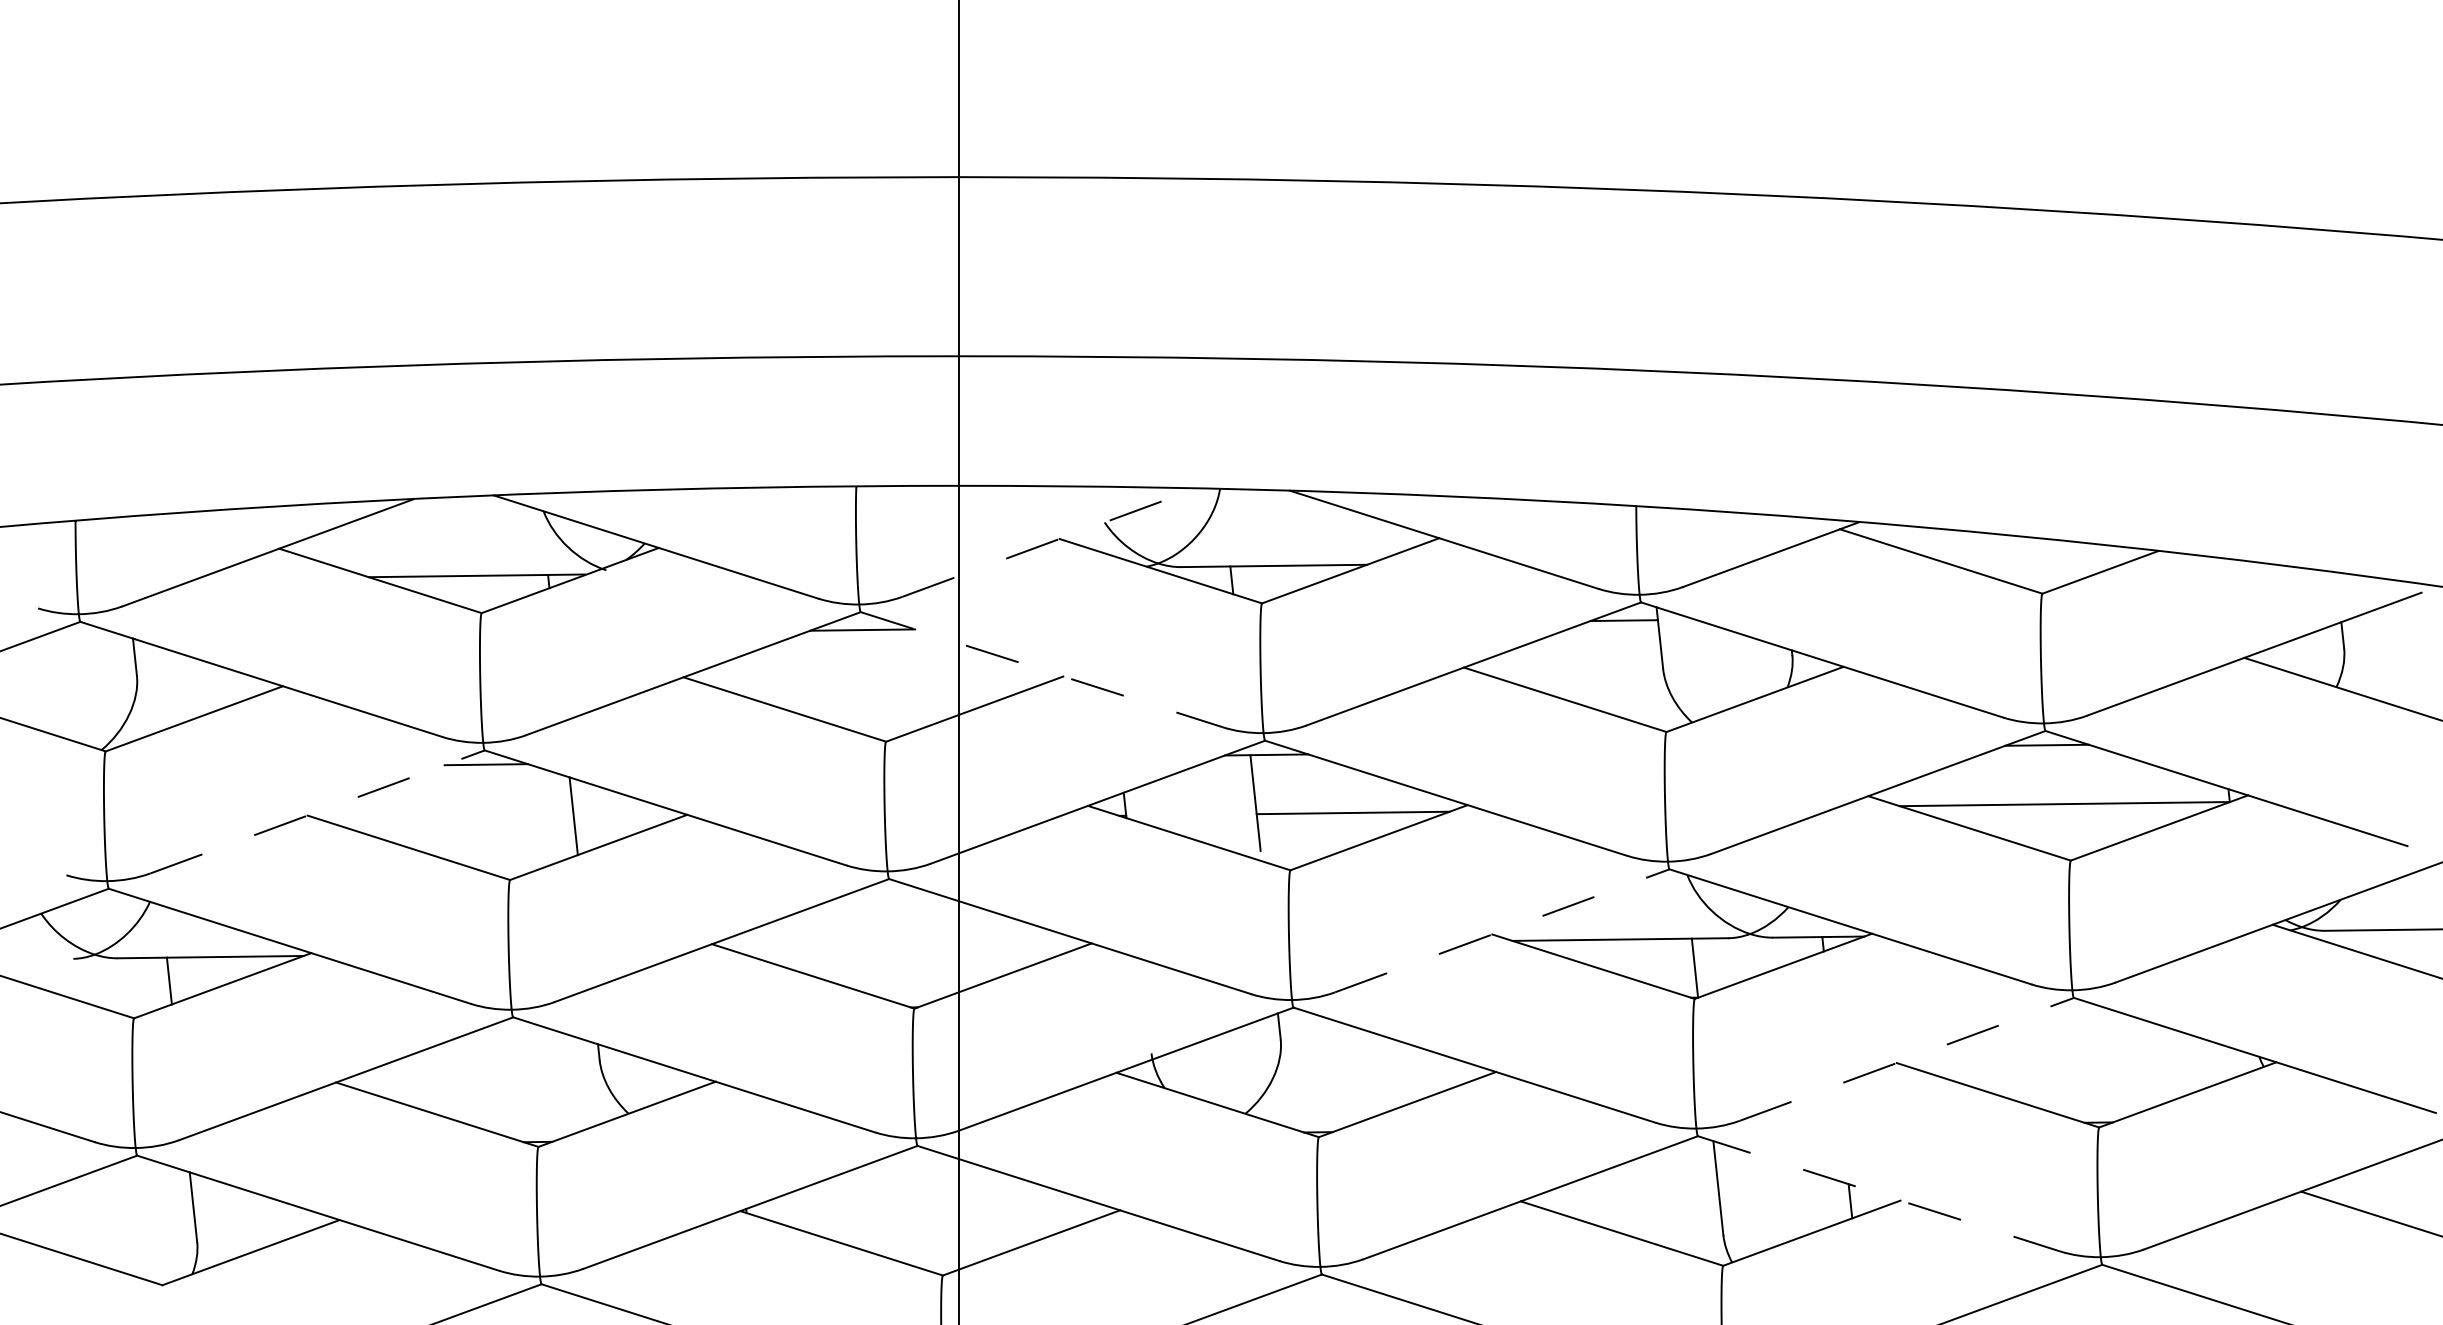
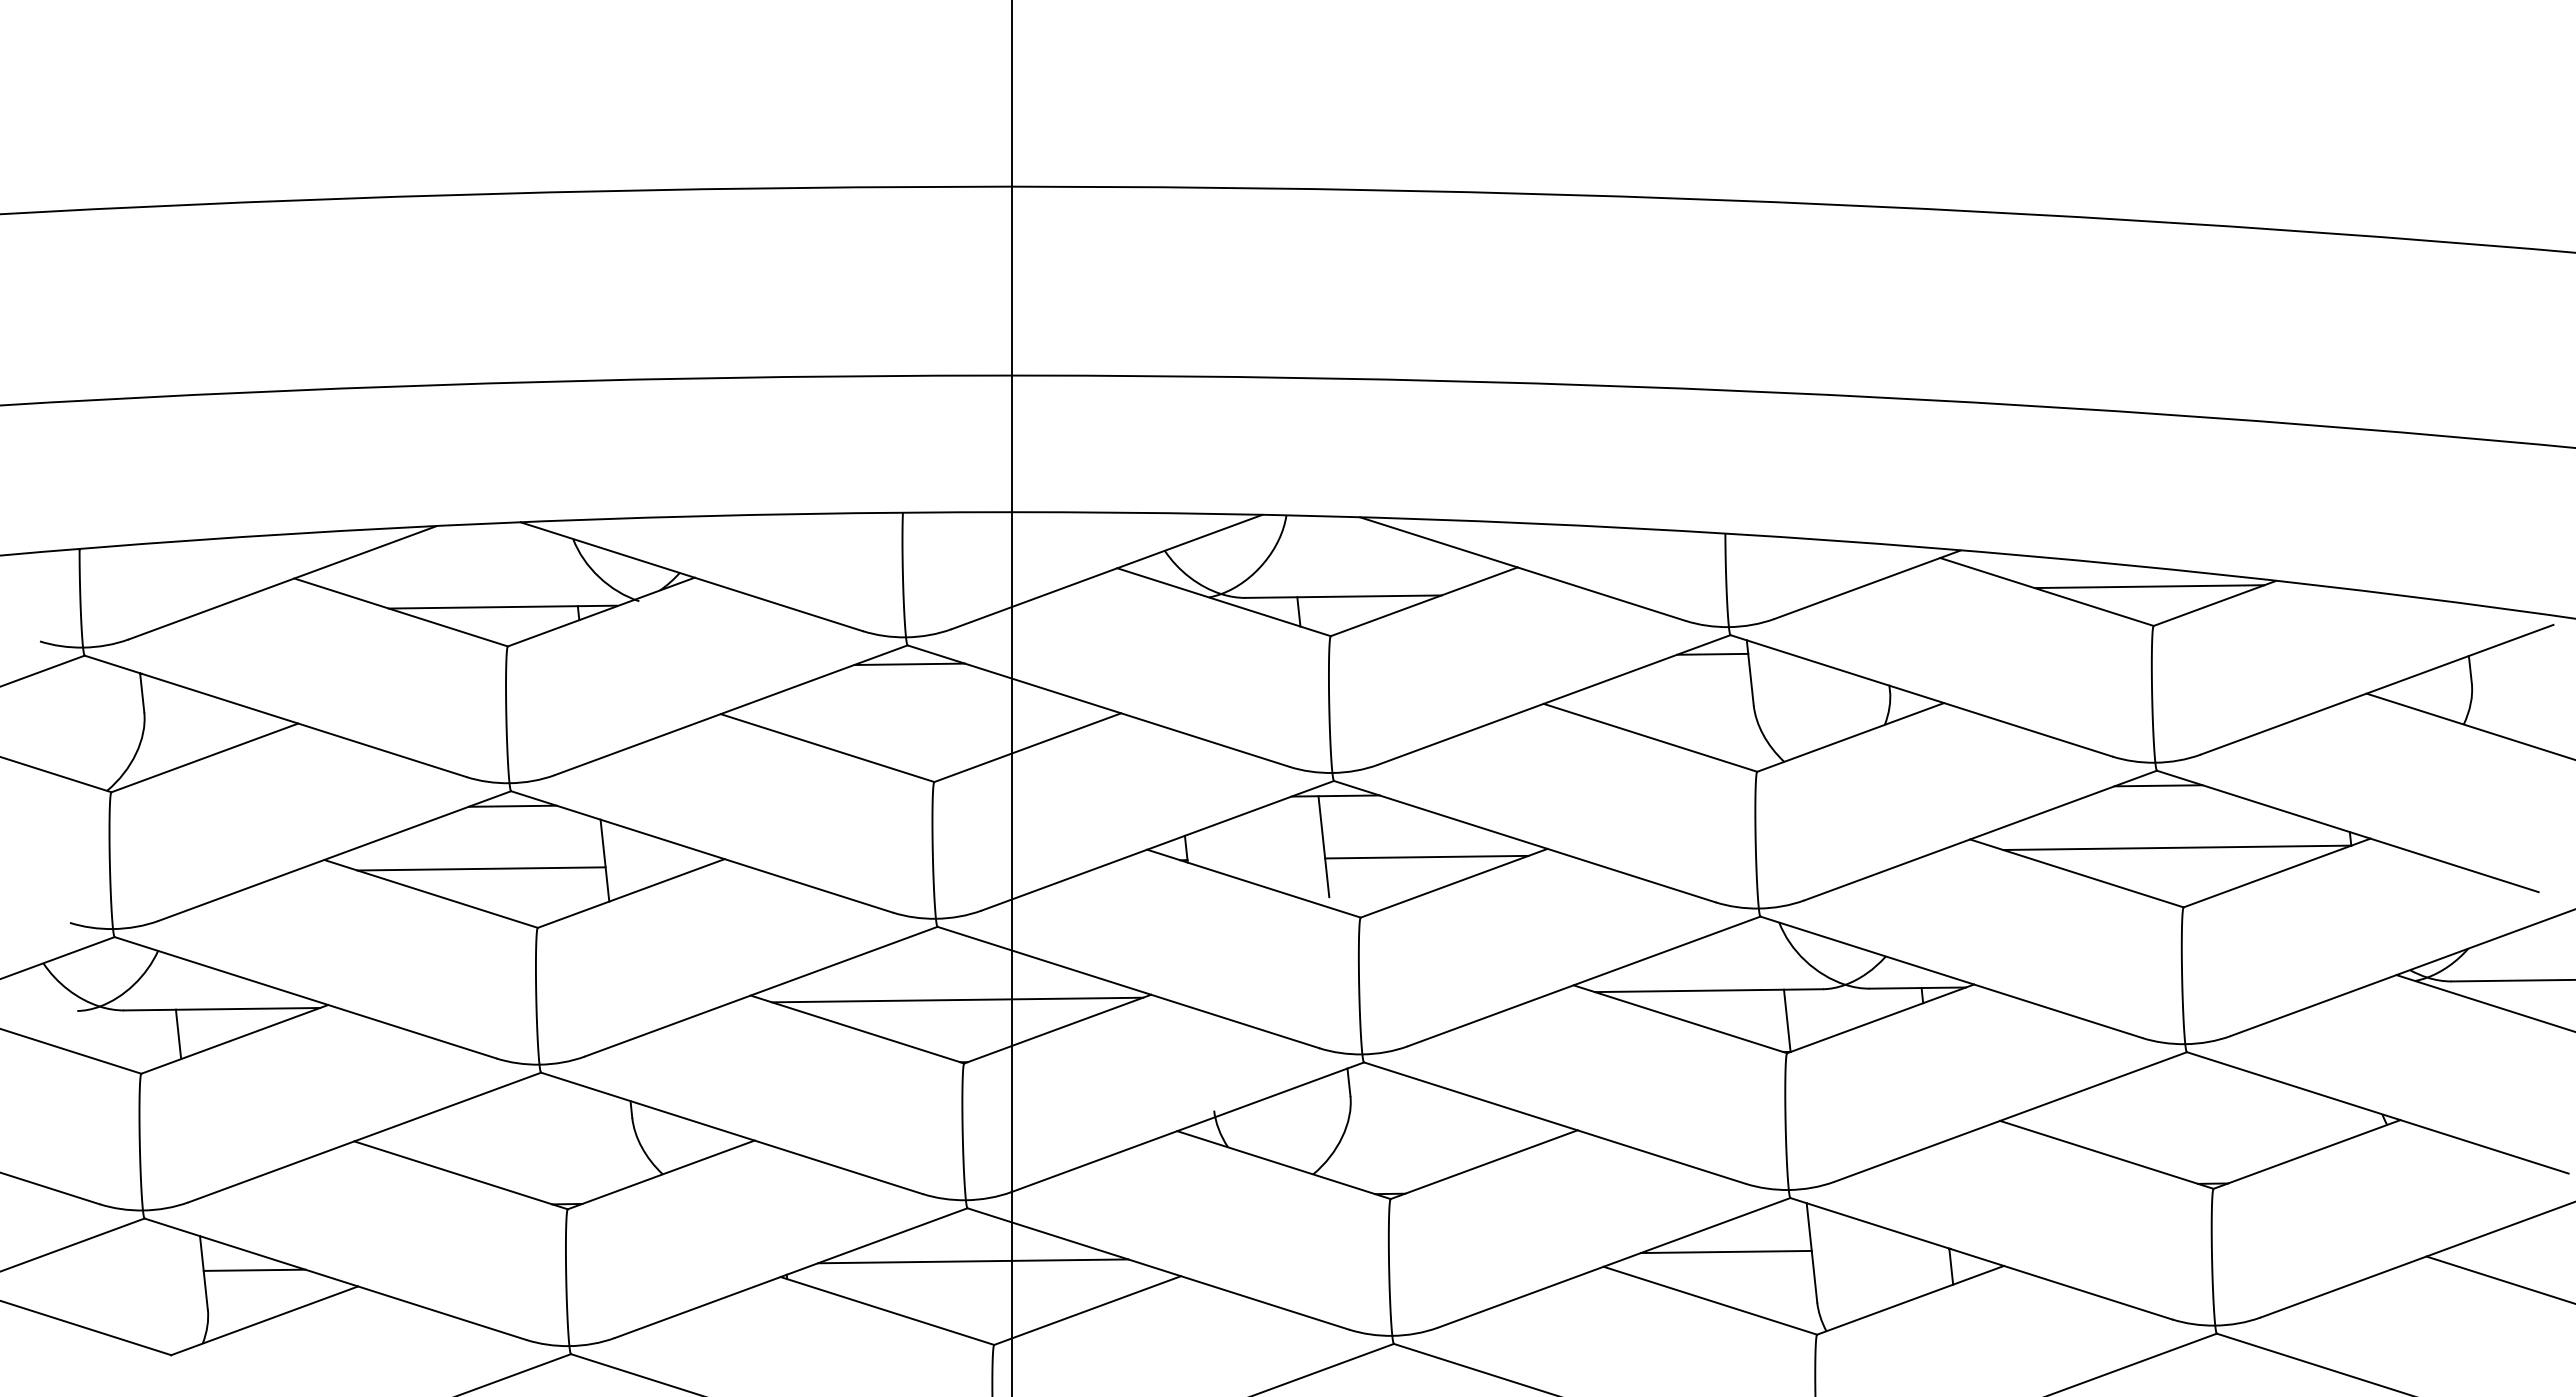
line: (1050, 543) -> (1107, 572), dashed -> solid
line: (2038, 556) -> (2149, 586), added
line: (1041, 670) -> (1098, 706), dashed -> solid
line: (317, 812) -> (334, 856), dashed -> solid
line: (456, 823) -> (481, 868), added
line: (1502, 930) -> (1584, 981), dashed -> solid
line: (908, 947) -> (957, 999), added
line: (1906, 1059) -> (2010, 1117), dashed -> solid
line: (1636, 1186) -> (1725, 1251), added
line: (1879, 1193) -> (1981, 1258), dashed -> solid
line: (923, 1196) -> (973, 1261), added
line: (241, 1203) -> (254, 1269), added

